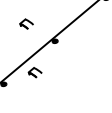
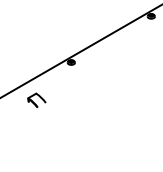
part: (26, 23) -> (36, 31), removed

